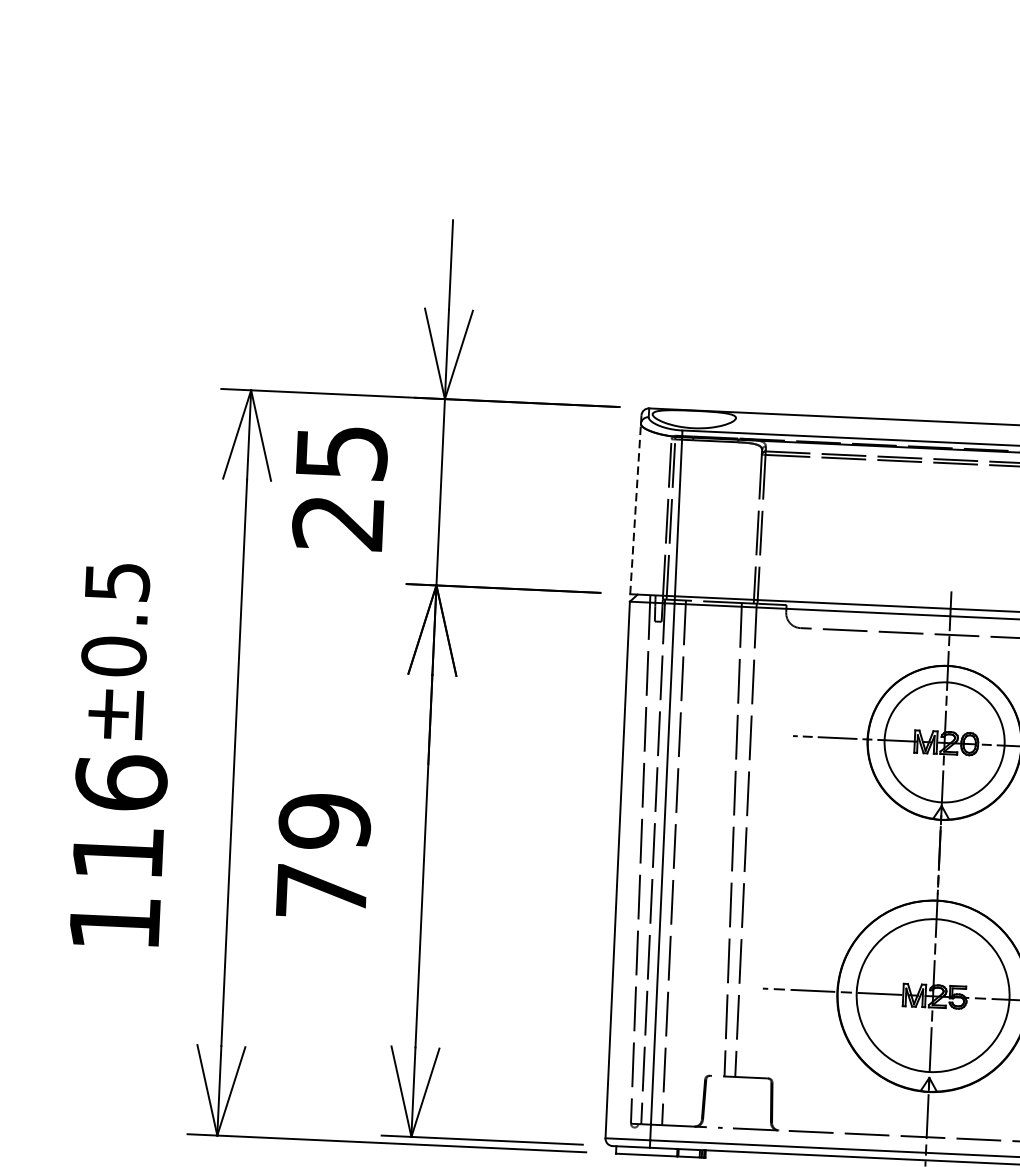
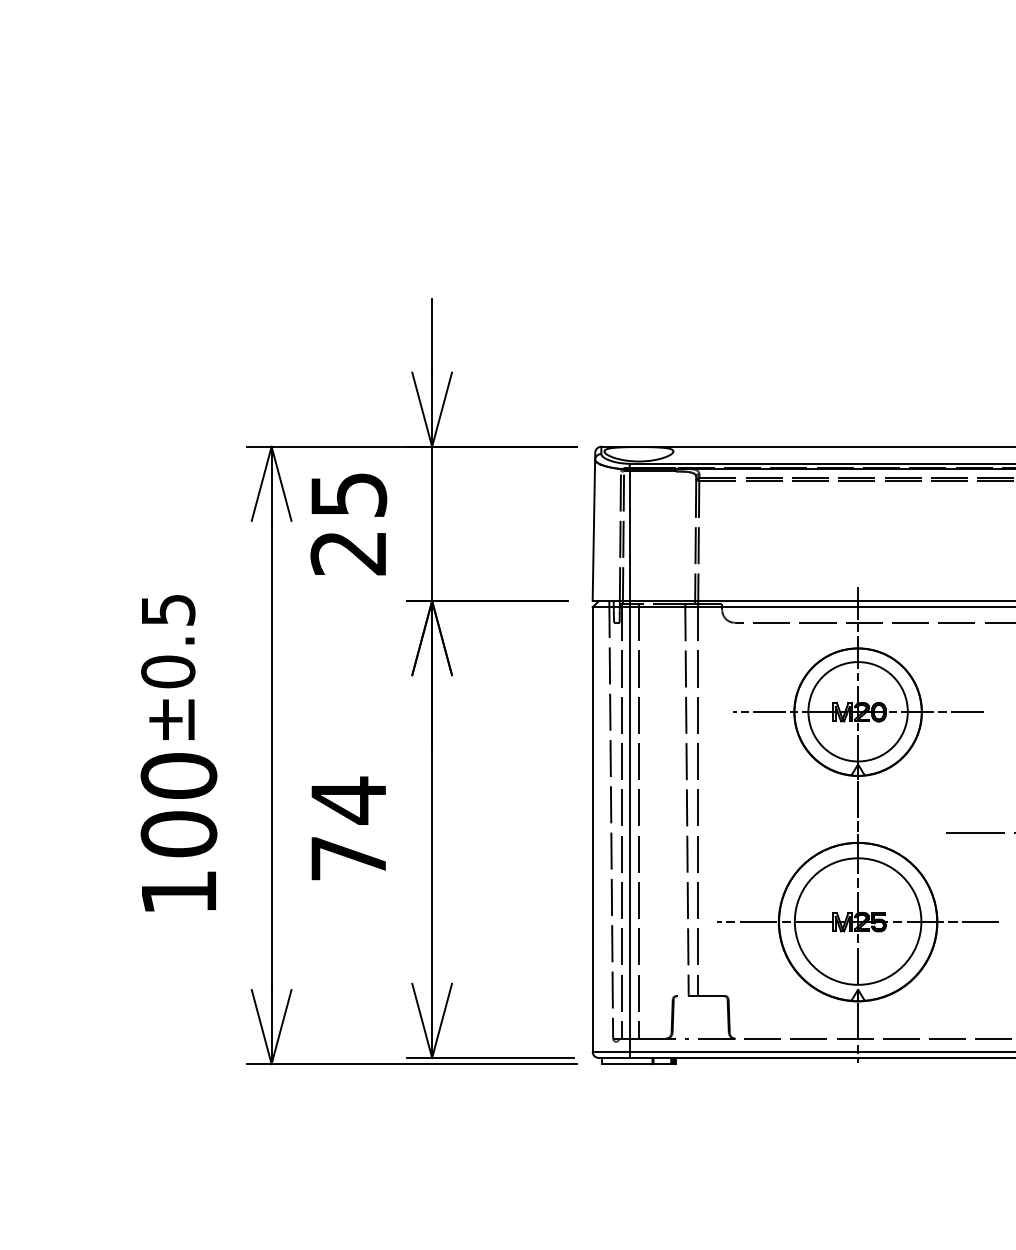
line: (635, 509) -> (593, 530), dashed -> solid
text: (119, 817) -> (178, 804), 116 -> 100
text: (324, 821) -> (348, 800), 79 -> 74

